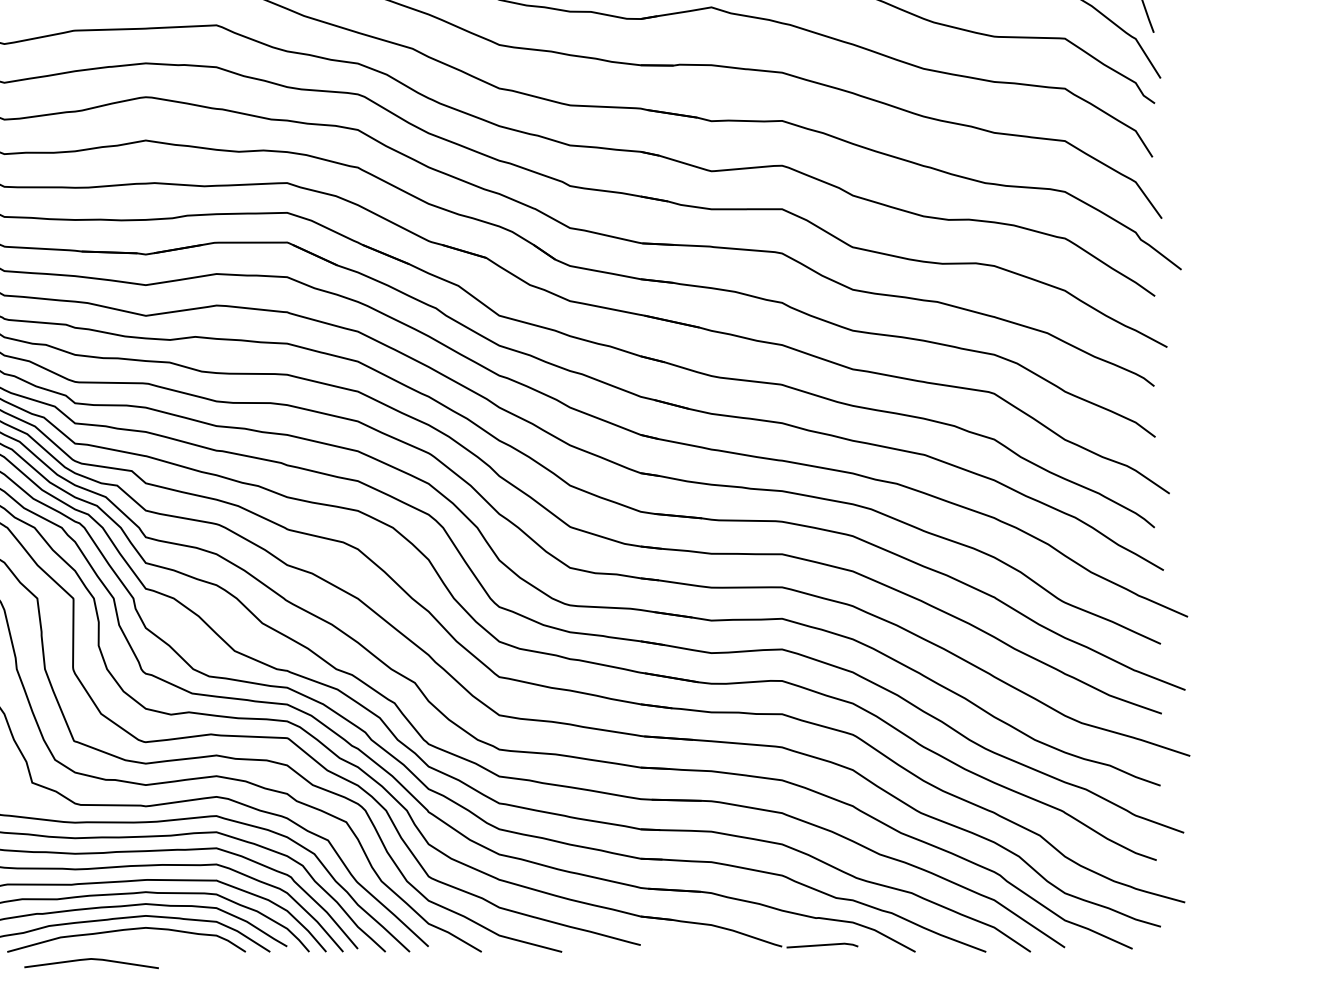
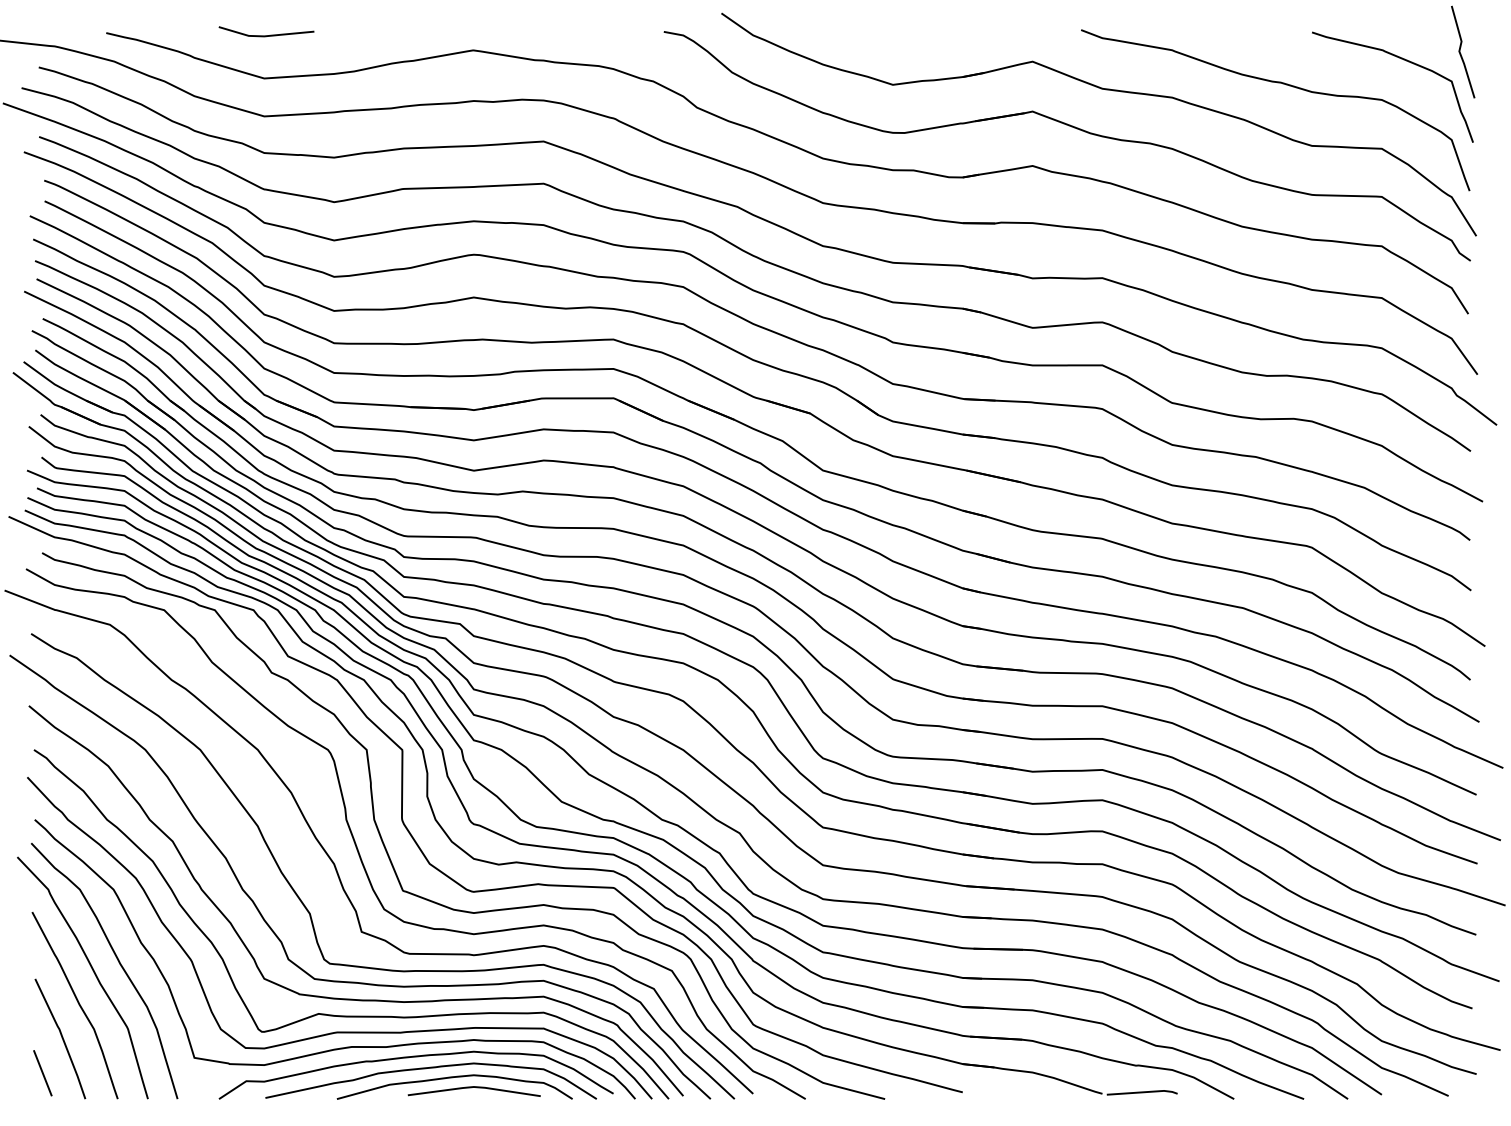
line: (88, 960) -> (471, 1088), moved

